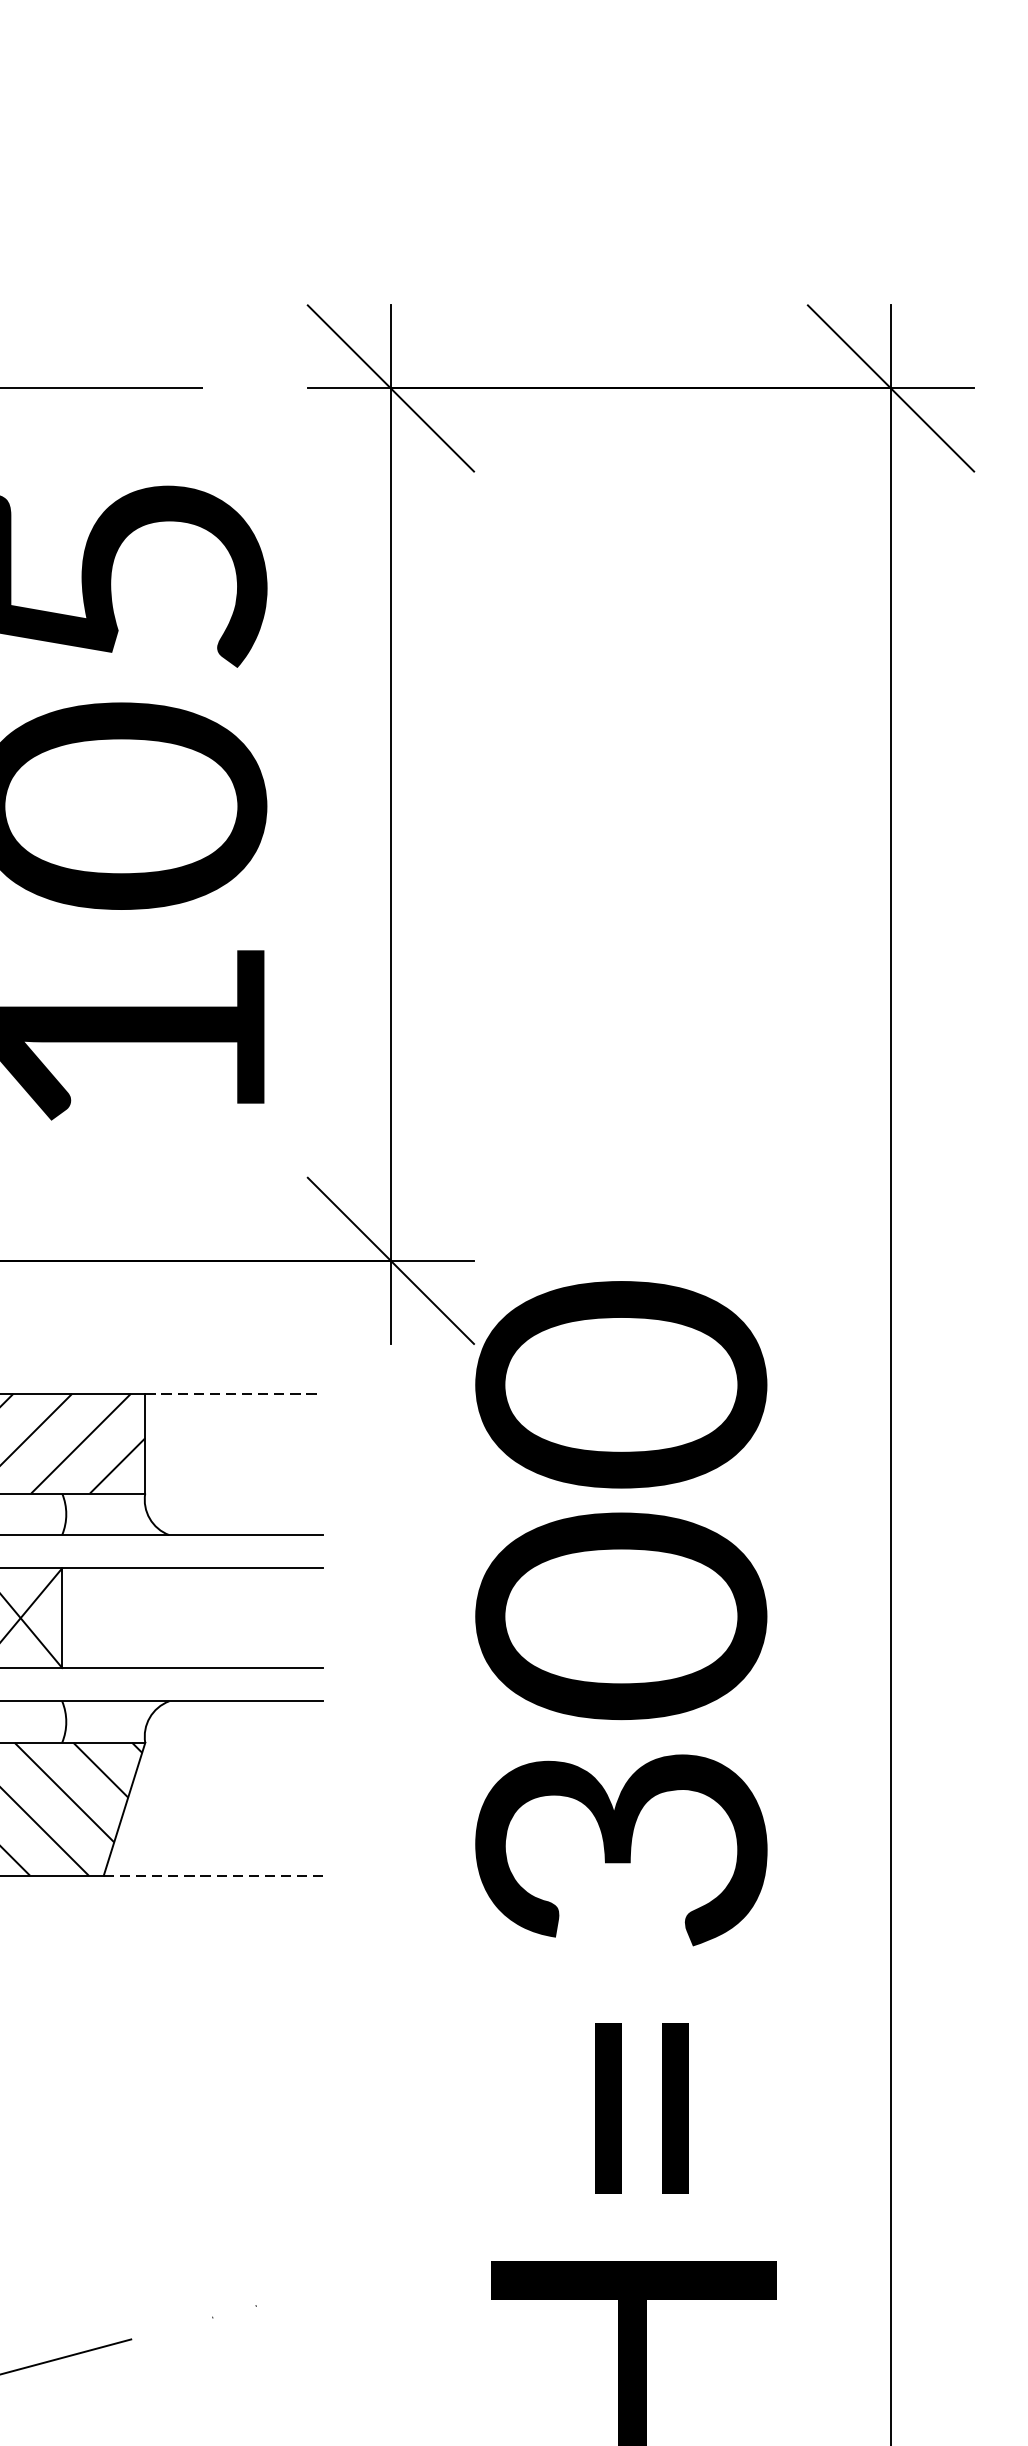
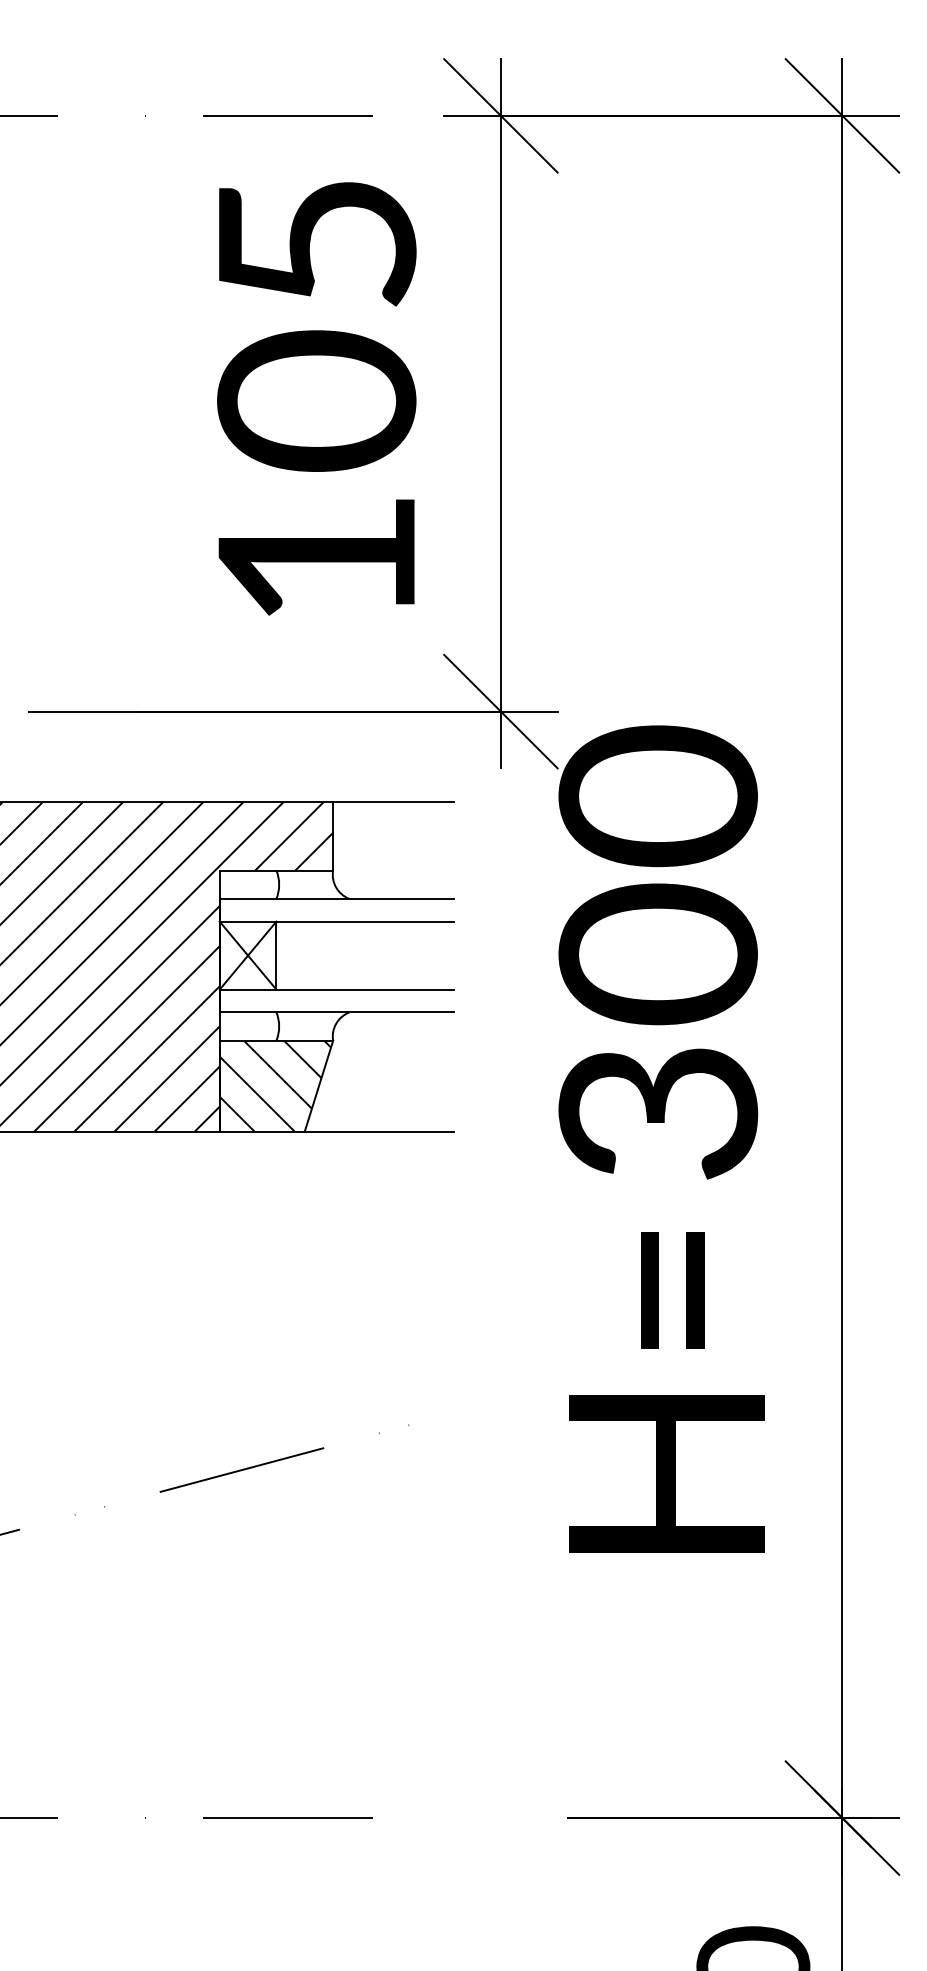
line: (233, 1393) -> (393, 802), dashed -> solid
line: (213, 1875) -> (379, 1131), dashed -> solid

